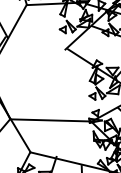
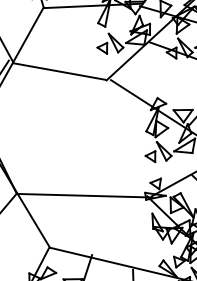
line: (36, 44) -> (59, 72), added

